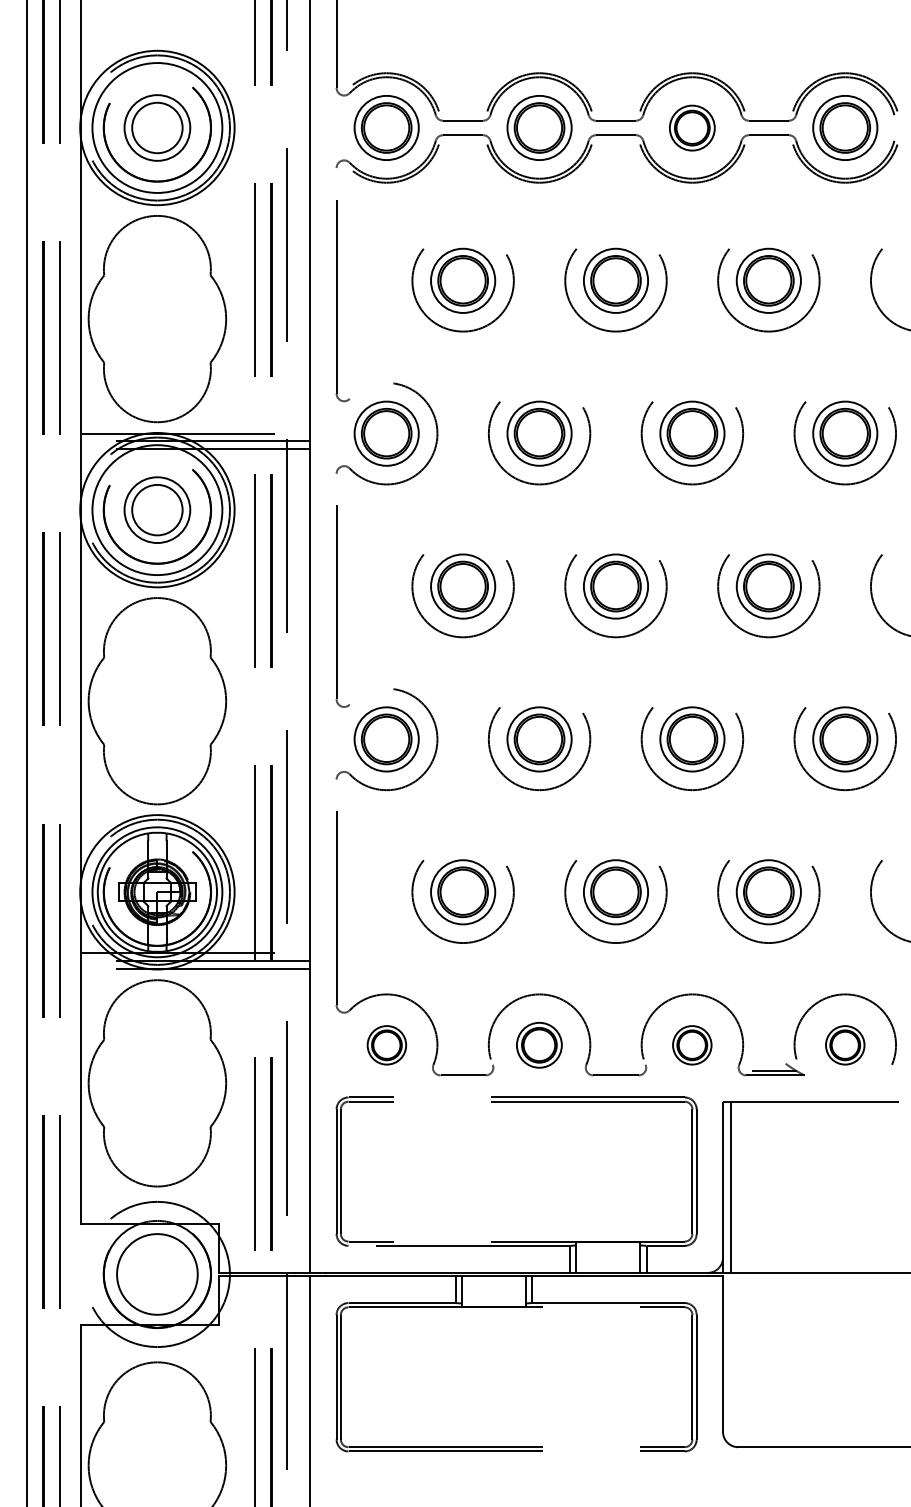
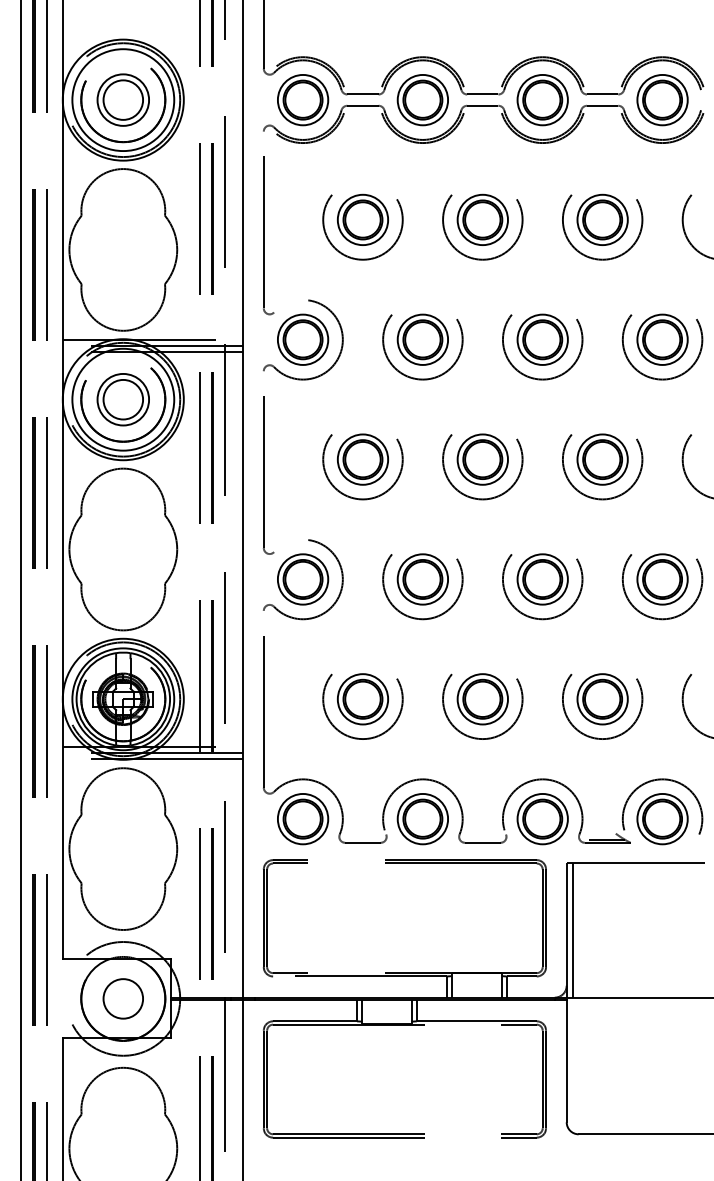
part: (692, 128) -> (542, 100), size x1.43
part: (387, 1045) -> (303, 819), size x1.67
part: (539, 1045) -> (422, 819), size x1.43
part: (692, 1045) -> (542, 819), size x1.67
part: (845, 1045) -> (662, 819), size x1.67
circle: (157, 1273) -> (123, 998), size x0.62

